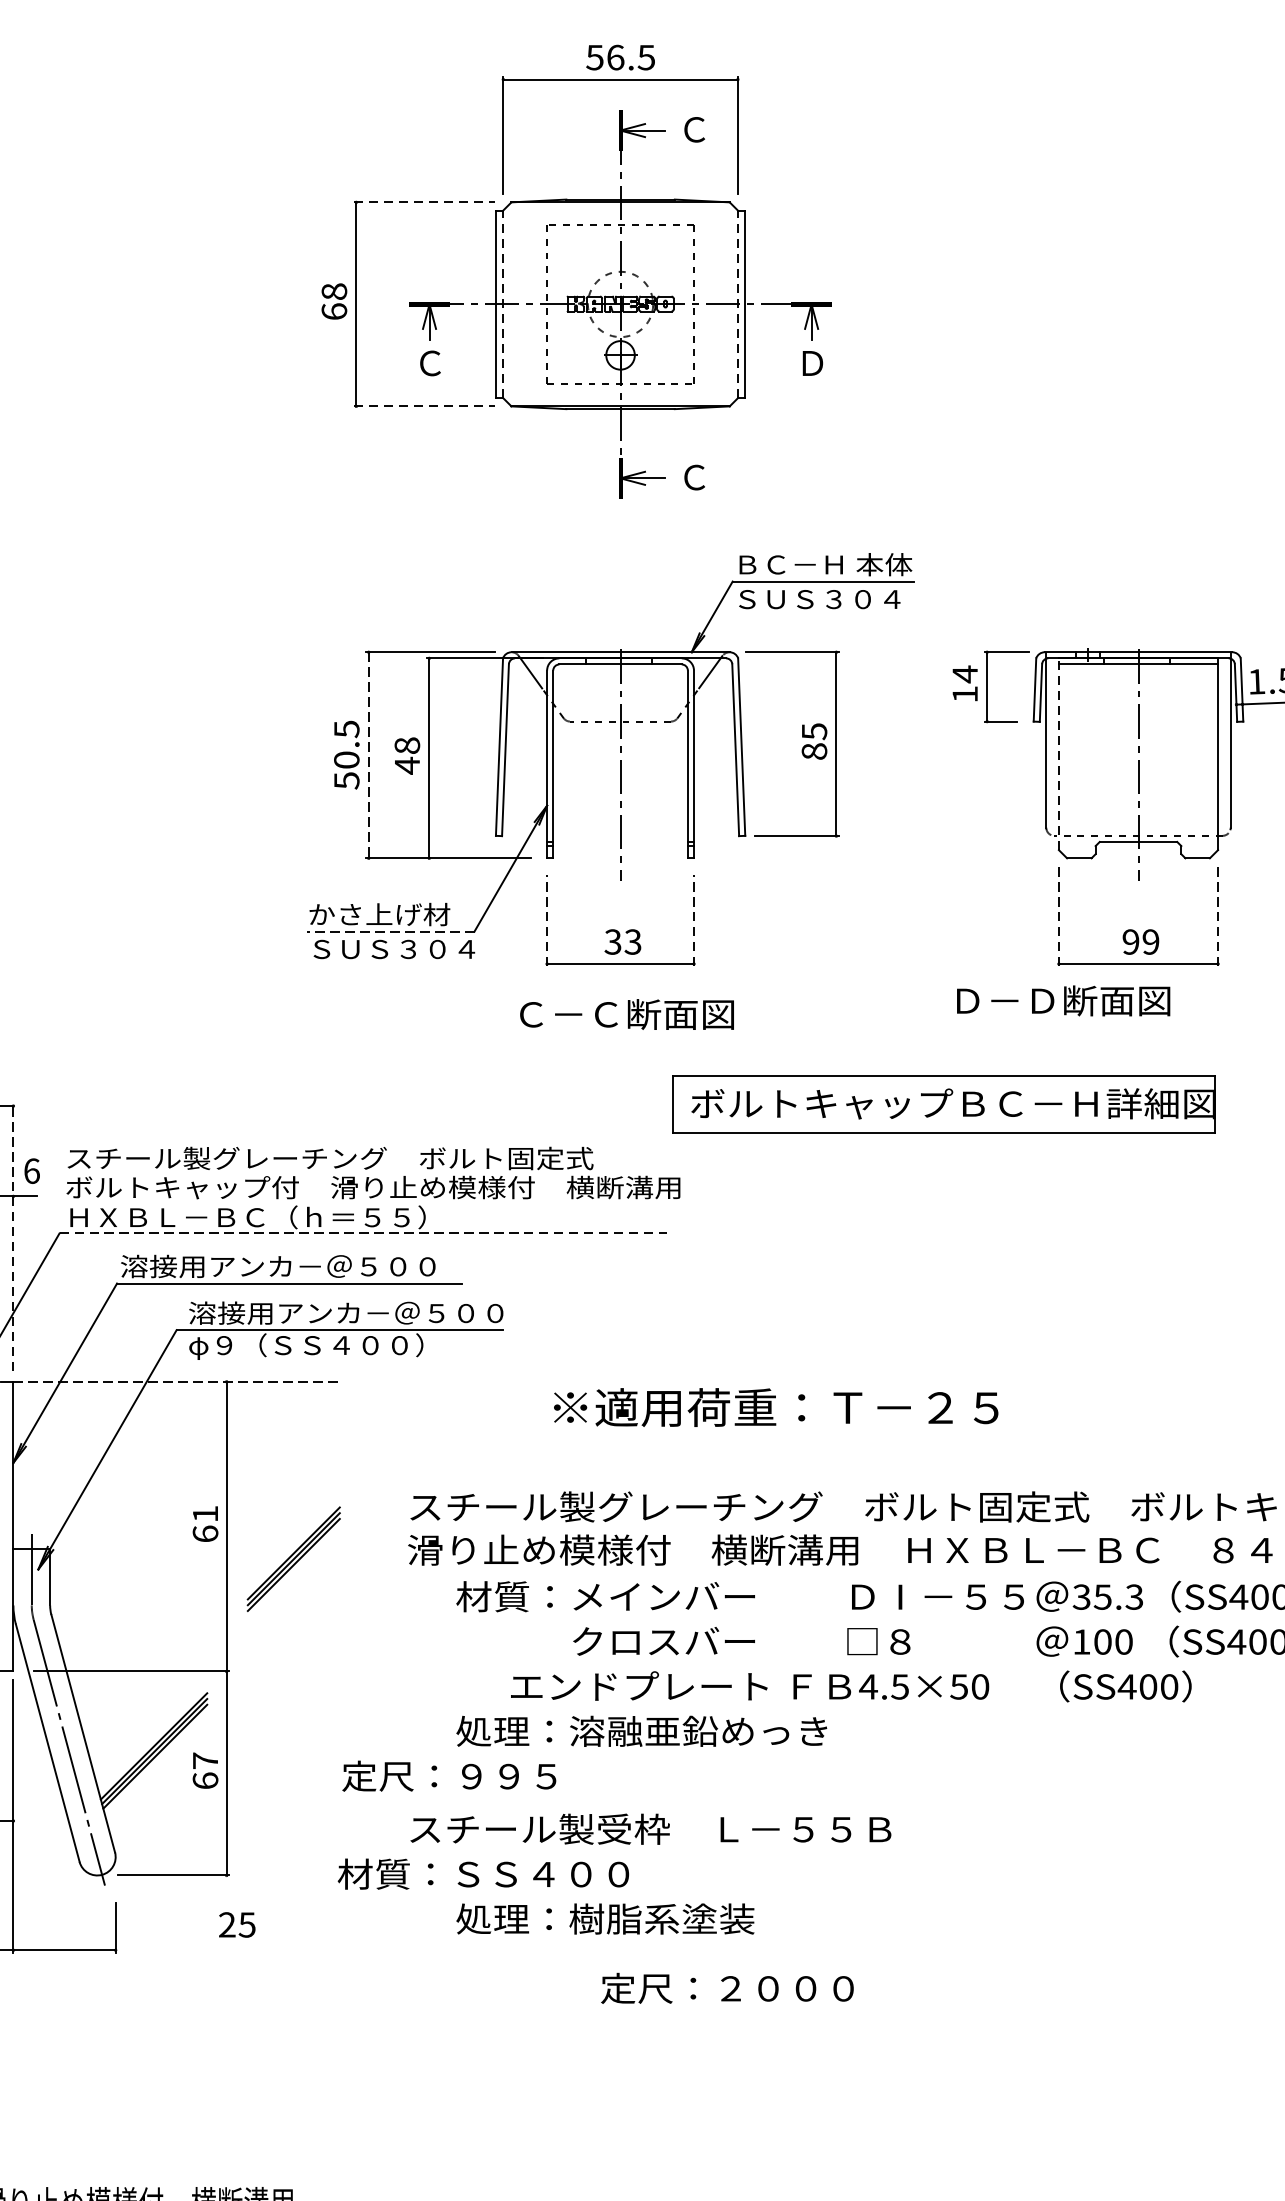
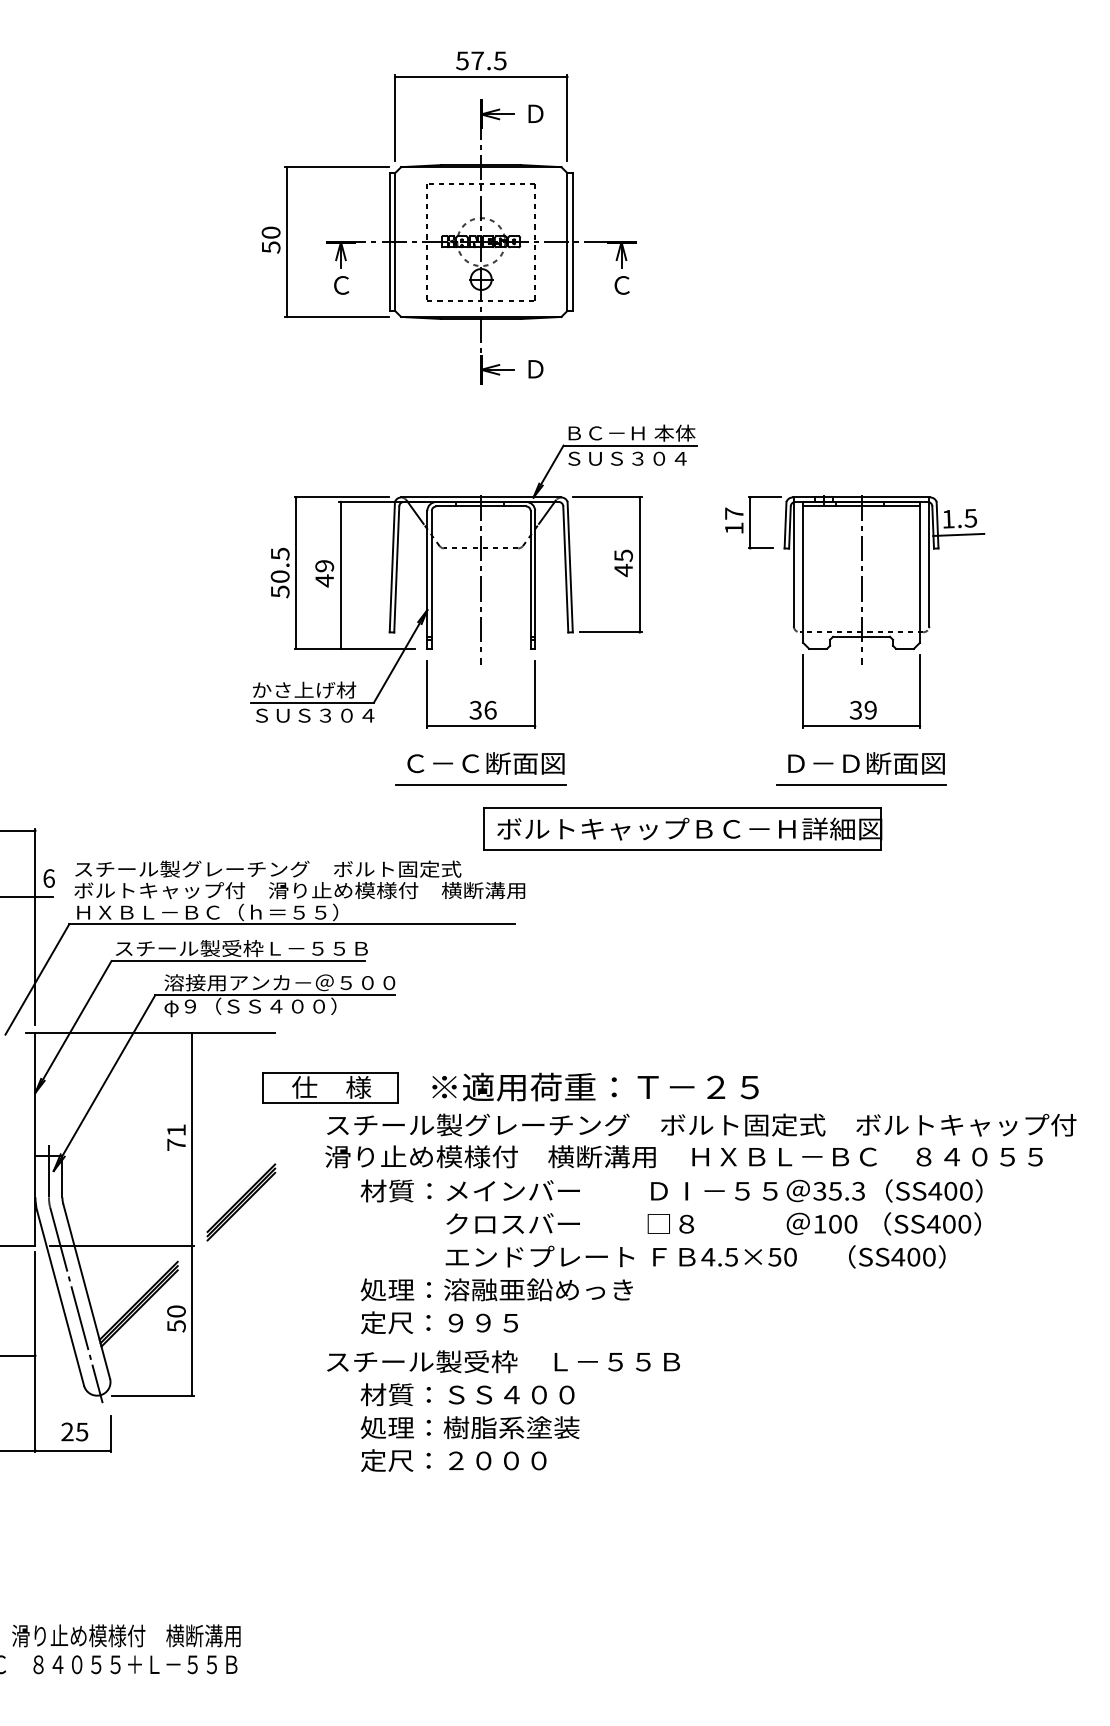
text: (615, 57) -> (477, 60), 56.5 -> 57.5
text: (694, 129) -> (535, 113), Ｃ -> Ｄ
line: (424, 202) -> (337, 167), dashed -> solid
text: (333, 300) -> (270, 239), 68 -> 50
line: (503, 304) -> (395, 242), dashed -> solid
line: (738, 304) -> (567, 242), dashed -> solid
text: (811, 363) -> (621, 285), Ｄ -> Ｃ
line: (424, 405) -> (337, 316), dashed -> solid
text: (694, 476) -> (535, 368), Ｃ -> Ｄ
text: (965, 674) -> (734, 513), 14 -> 17
text: (407, 746) -> (324, 566), 48 -> 49
text: (814, 751) -> (623, 570), 85 -> 45
line: (1059, 753) -> (803, 571), dashed -> solid
line: (368, 755) -> (296, 573), dashed -> solid
line: (1059, 916) -> (803, 691), dashed -> solid
line: (1217, 916) -> (919, 691), dashed -> solid
line: (547, 920) -> (427, 694), dashed -> solid
line: (694, 920) -> (535, 694), dashed -> solid
line: (390, 931) -> (312, 702), dashed -> solid
text: (633, 940) -> (490, 709), 33 -> 36
text: (1130, 942) -> (855, 710), 99 -> 39
text: (1063, 1000) -> (866, 763), moved
line: (620, 1044) -> (481, 785), added
line: (1138, 1044) -> (861, 785), added
part: (943, 1103) -> (682, 828), moved
line: (363, 1233) -> (292, 924), dashed -> solid
line: (13, 1236) -> (35, 926), dashed -> solid
text: (292, 1266) -> (240, 948), 溶接用アンカ－＠５００ -> スチール製受枠Ｌ－５５Ｂ
line: (176, 1382) -> (155, 1033), dashed -> solid
text: (776, 1406) -> (595, 1086), moved
part: (415, 1455) -> (330, 1087), added
text: (205, 1533) -> (176, 1144), 61 -> 71
part: (294, 1559) -> (241, 1202), moved
text: (851, 1685) -> (695, 1256), moved
text: (205, 1770) -> (176, 1318), 67 -> 50
text: (449, 1775) -> (439, 1322), moved
text: (483, 1873) -> (467, 1394), moved
text: (236, 1924) -> (74, 1431), moved
text: (727, 1988) -> (453, 1460), moved

